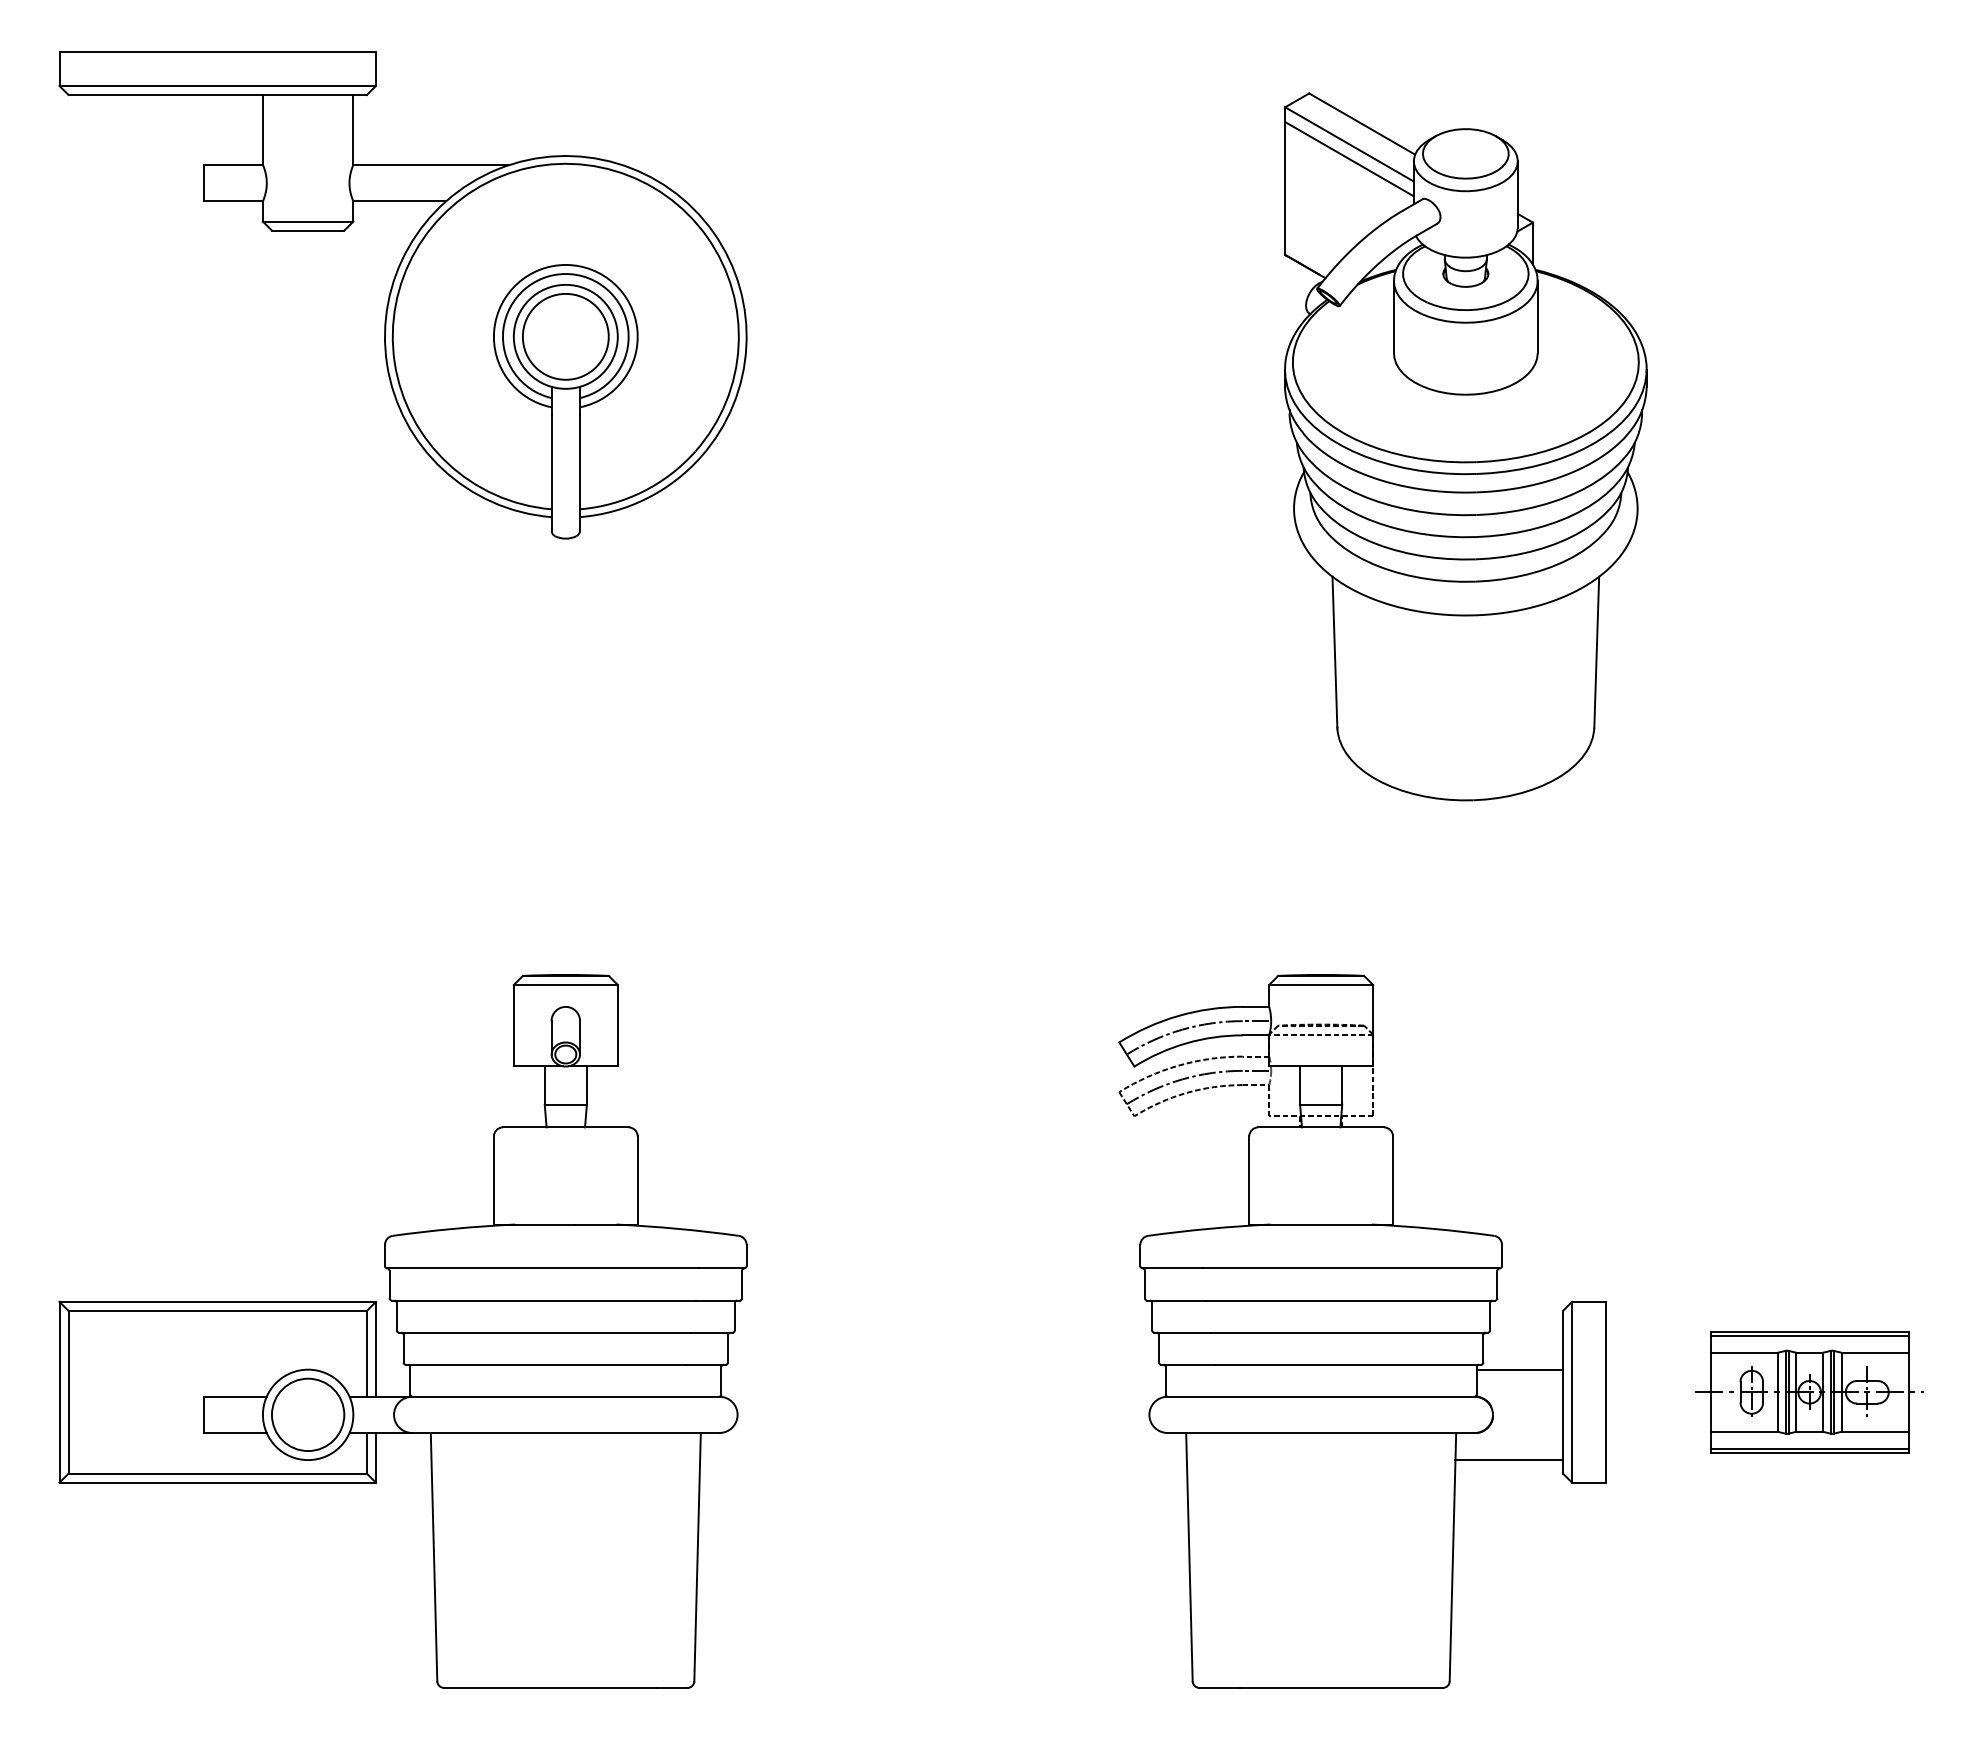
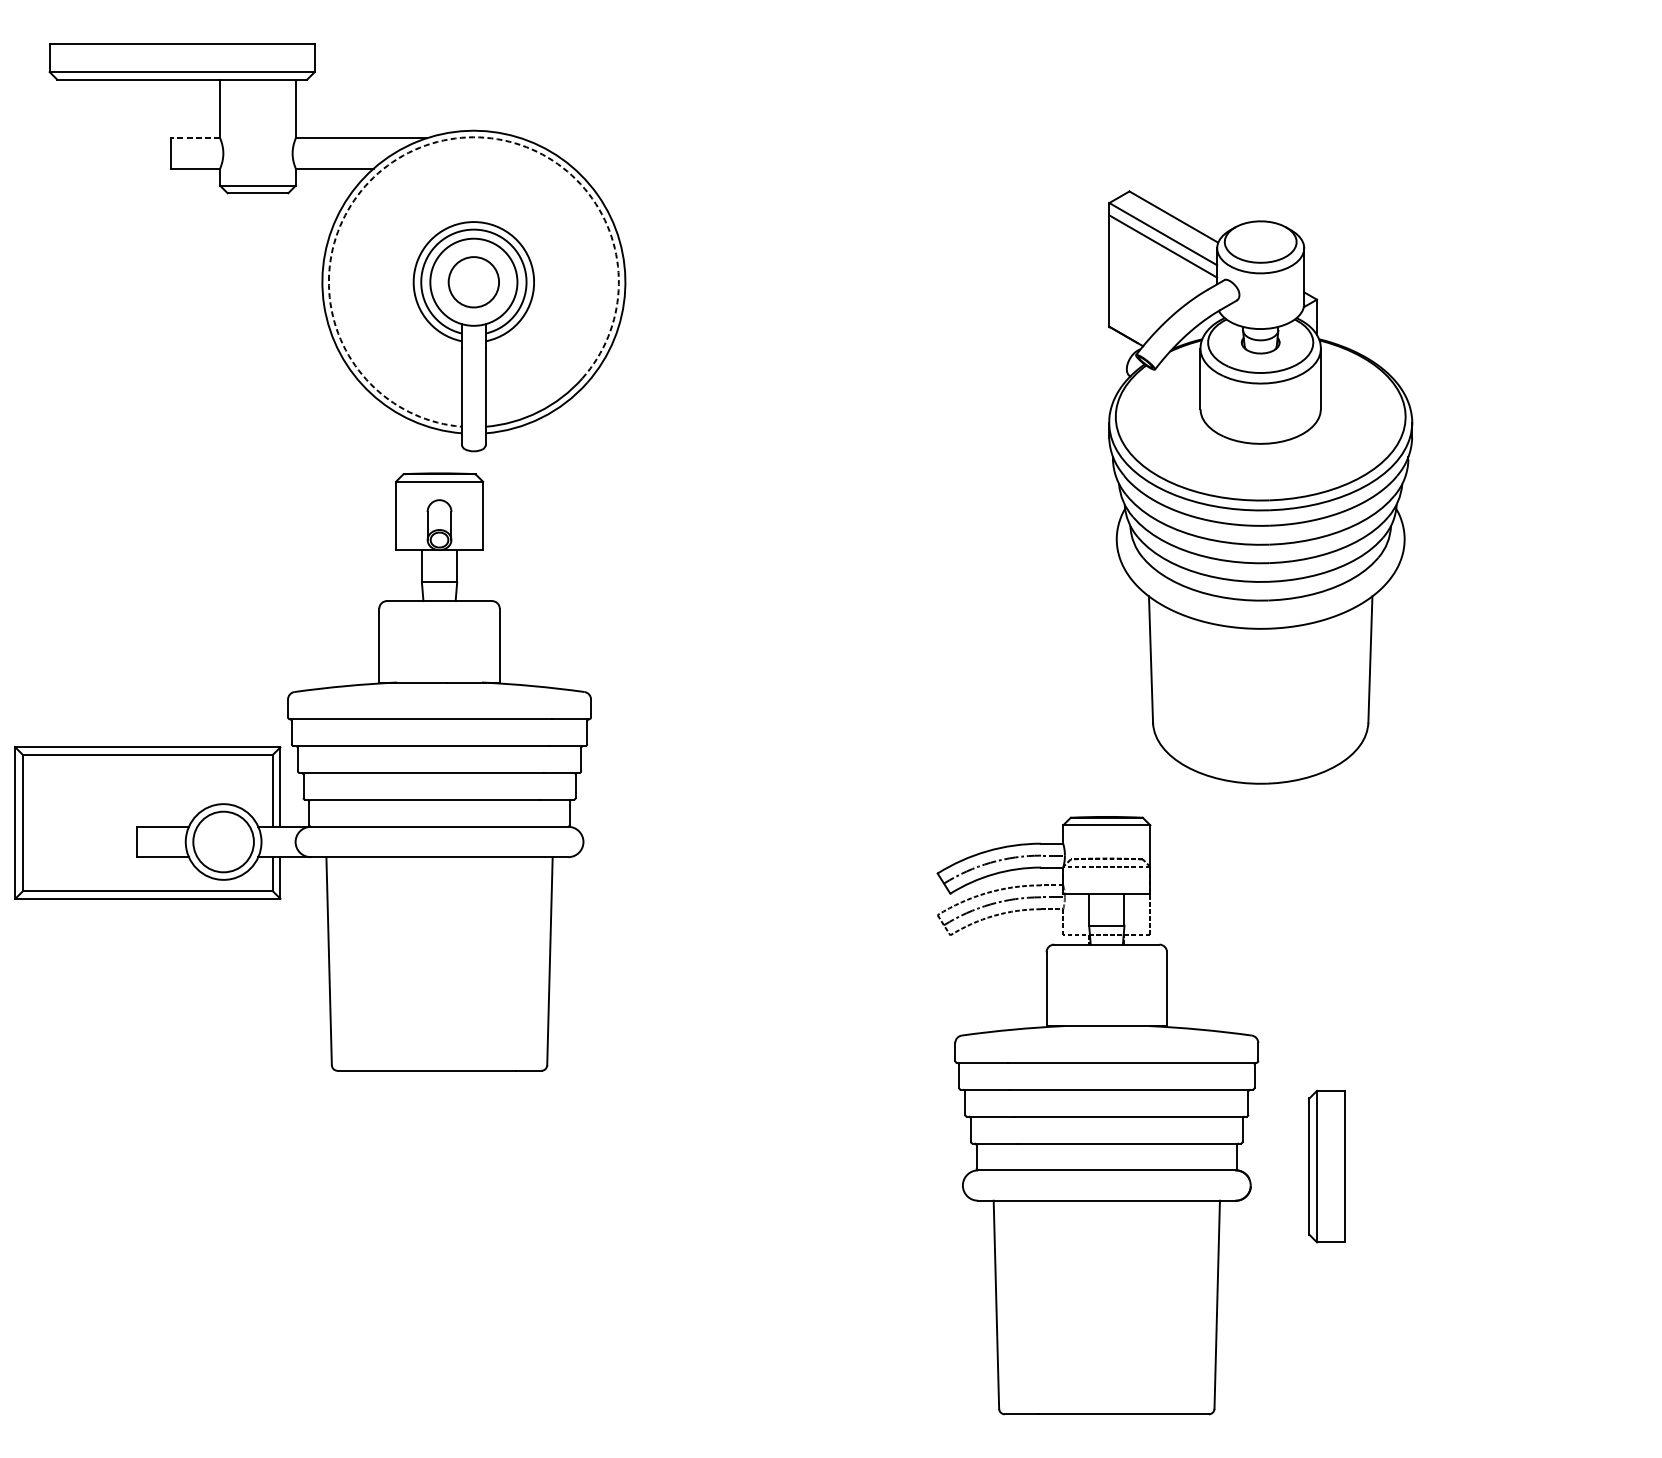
line: (233, 165) -> (195, 138), solid -> dashed
arc: (501, 176) -> (420, 147), solid -> dashed
circle: (565, 336) -> (473, 281), size x0.7
part: (1465, 446) -> (1260, 487), moved
part: (402, 1331) -> (302, 772), moved
line: (1519, 1369) -> (1272, 1147), removed
part: (1809, 1392) -> (1515, 1166), removed
line: (1509, 1460) -> (1264, 1223), removed

